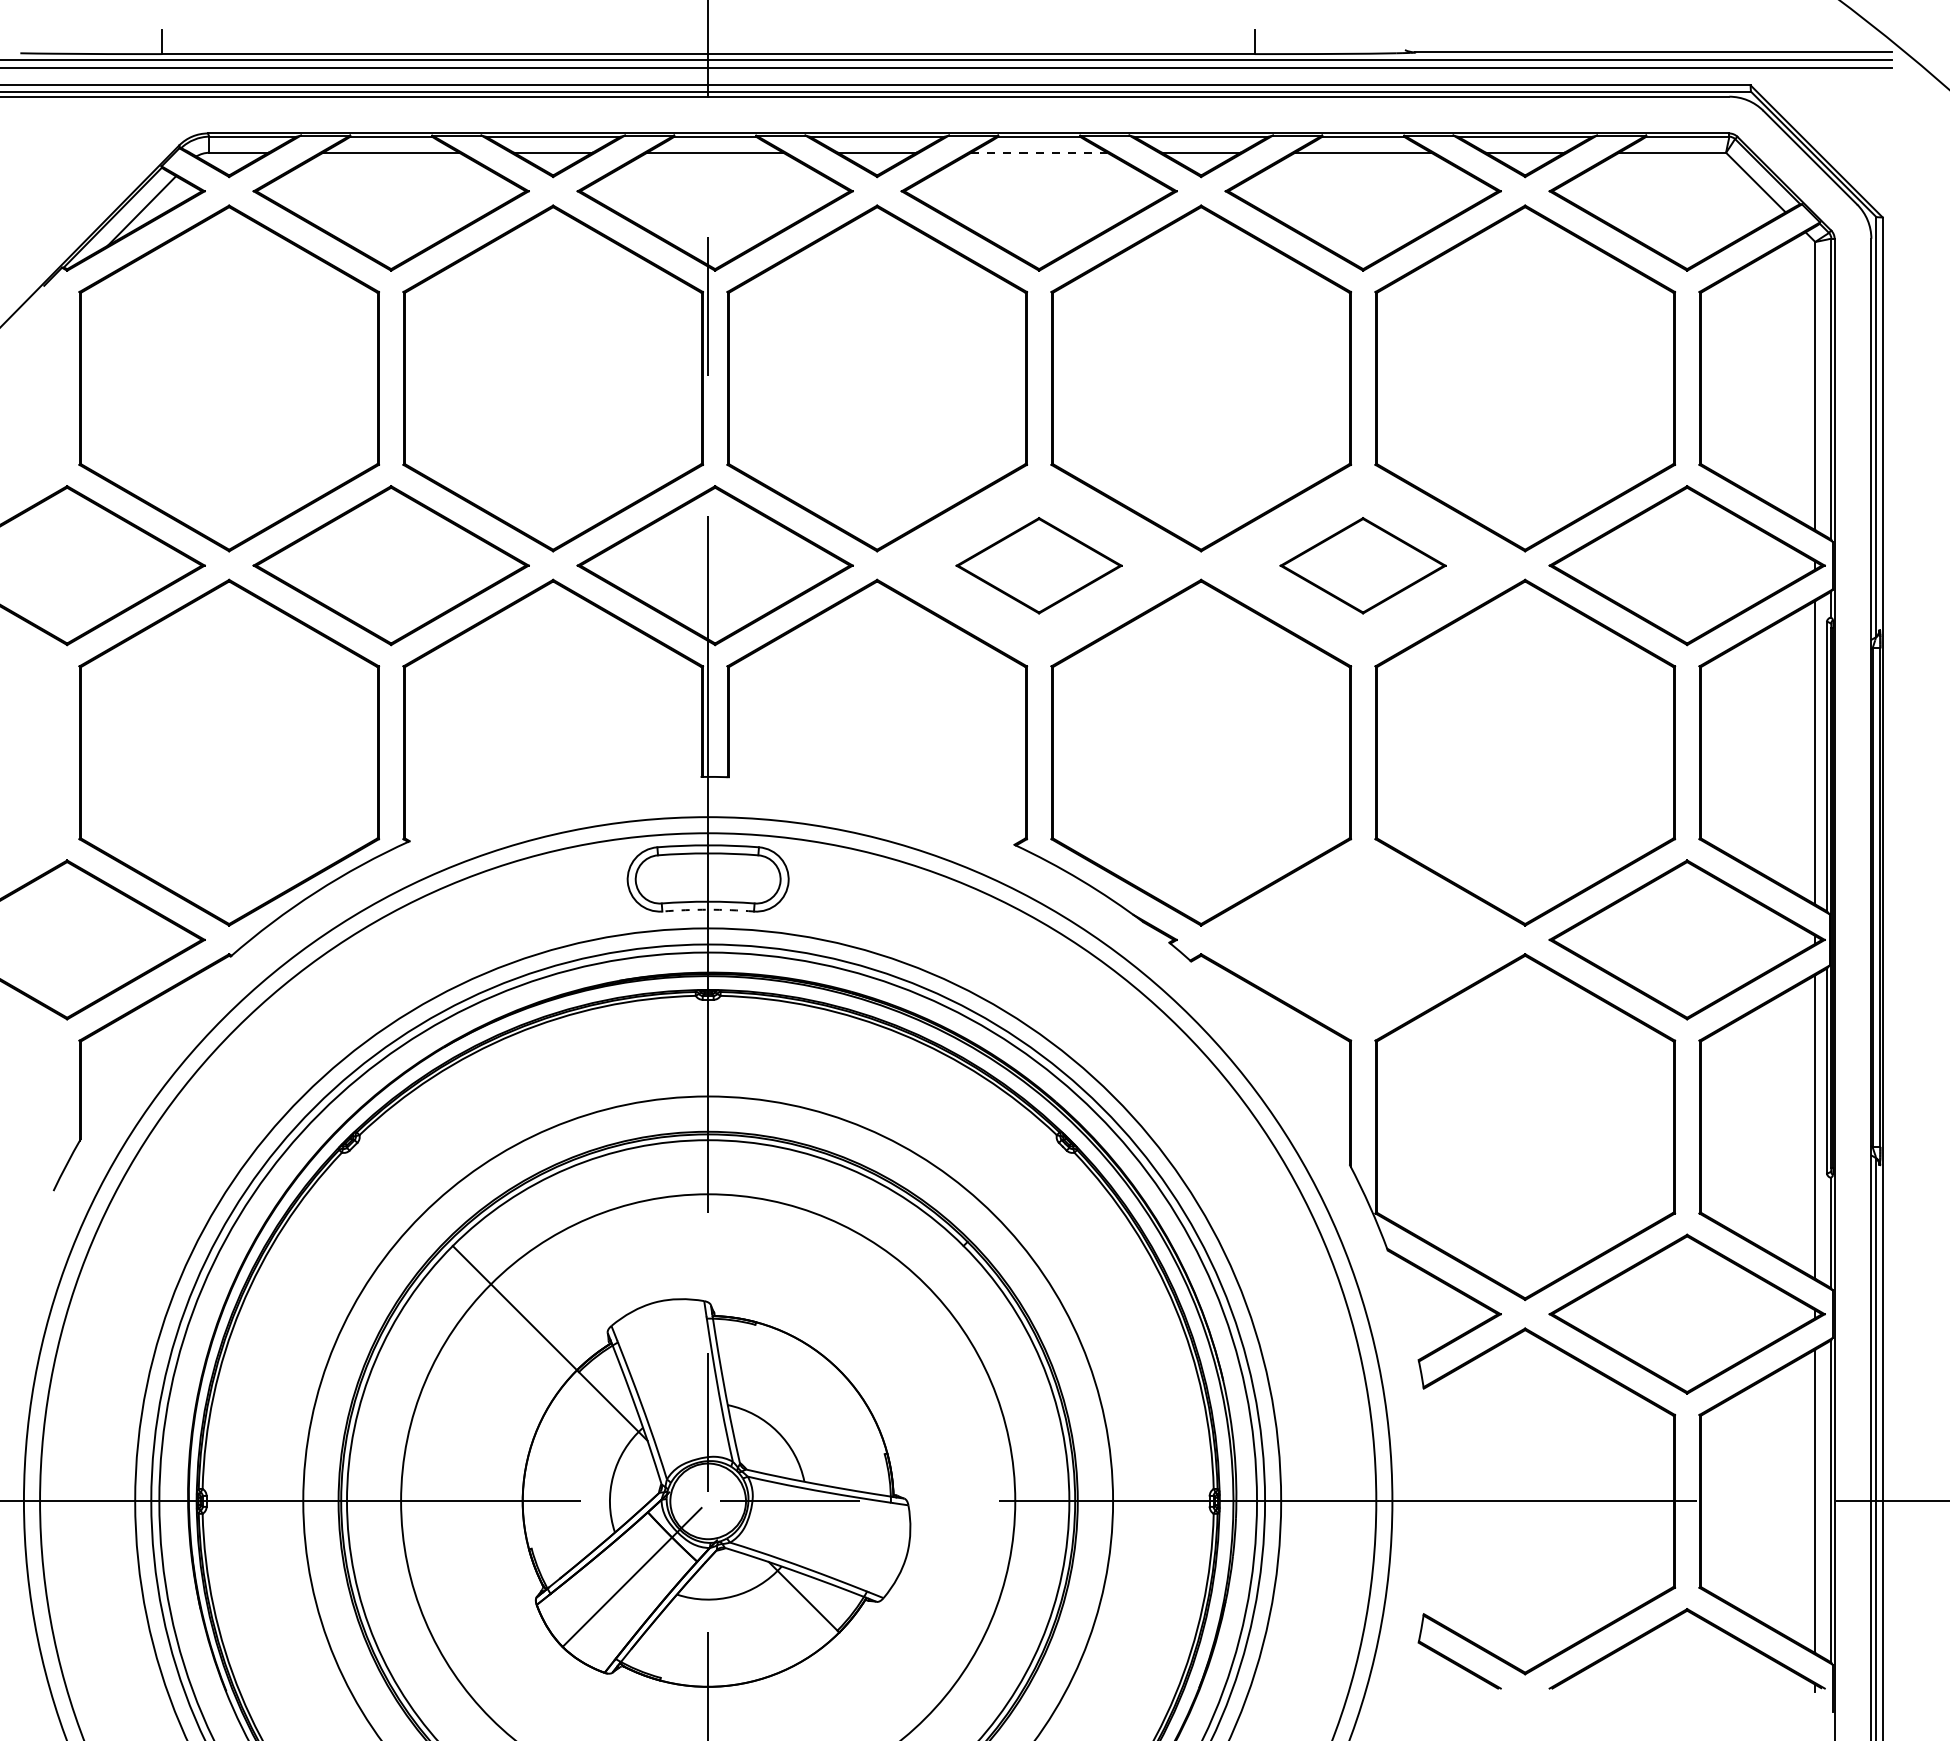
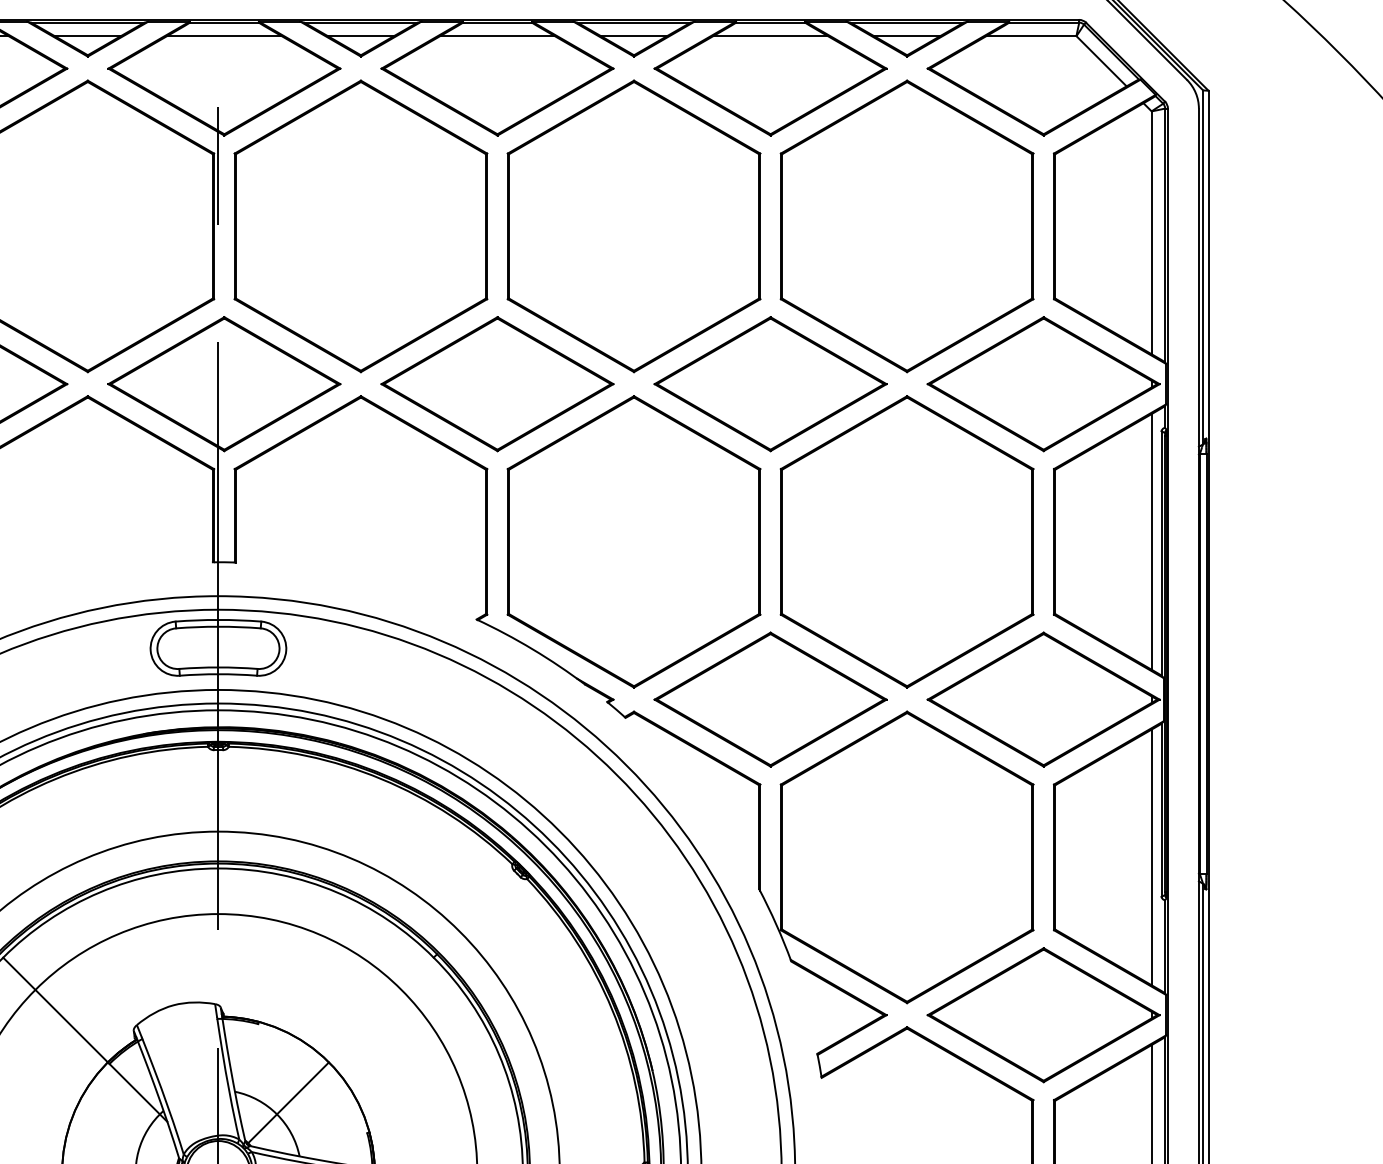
line: (1039, 152) -> (497, 35), dashed -> solid
part: (1038, 565) -> (496, 384), size x1.67
part: (1362, 565) -> (769, 384), size x1.67
arc: (708, 909) -> (218, 674), dashed -> solid
part: (1362, 939) -> (769, 699), added
line: (790, 1418) -> (287, 1103), added

